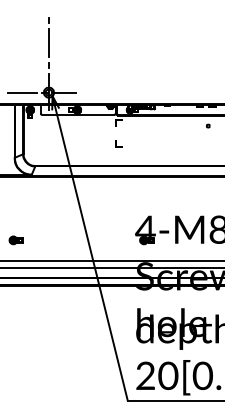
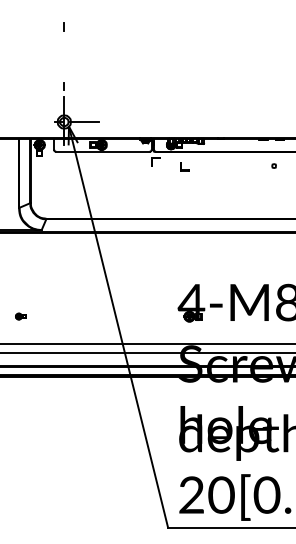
line: (49, 42) -> (64, 56), removed
line: (21, 92) -> (28, 122), removed
part: (118, 143) -> (184, 166), moved
part: (15, 240) -> (20, 316), size x0.6

